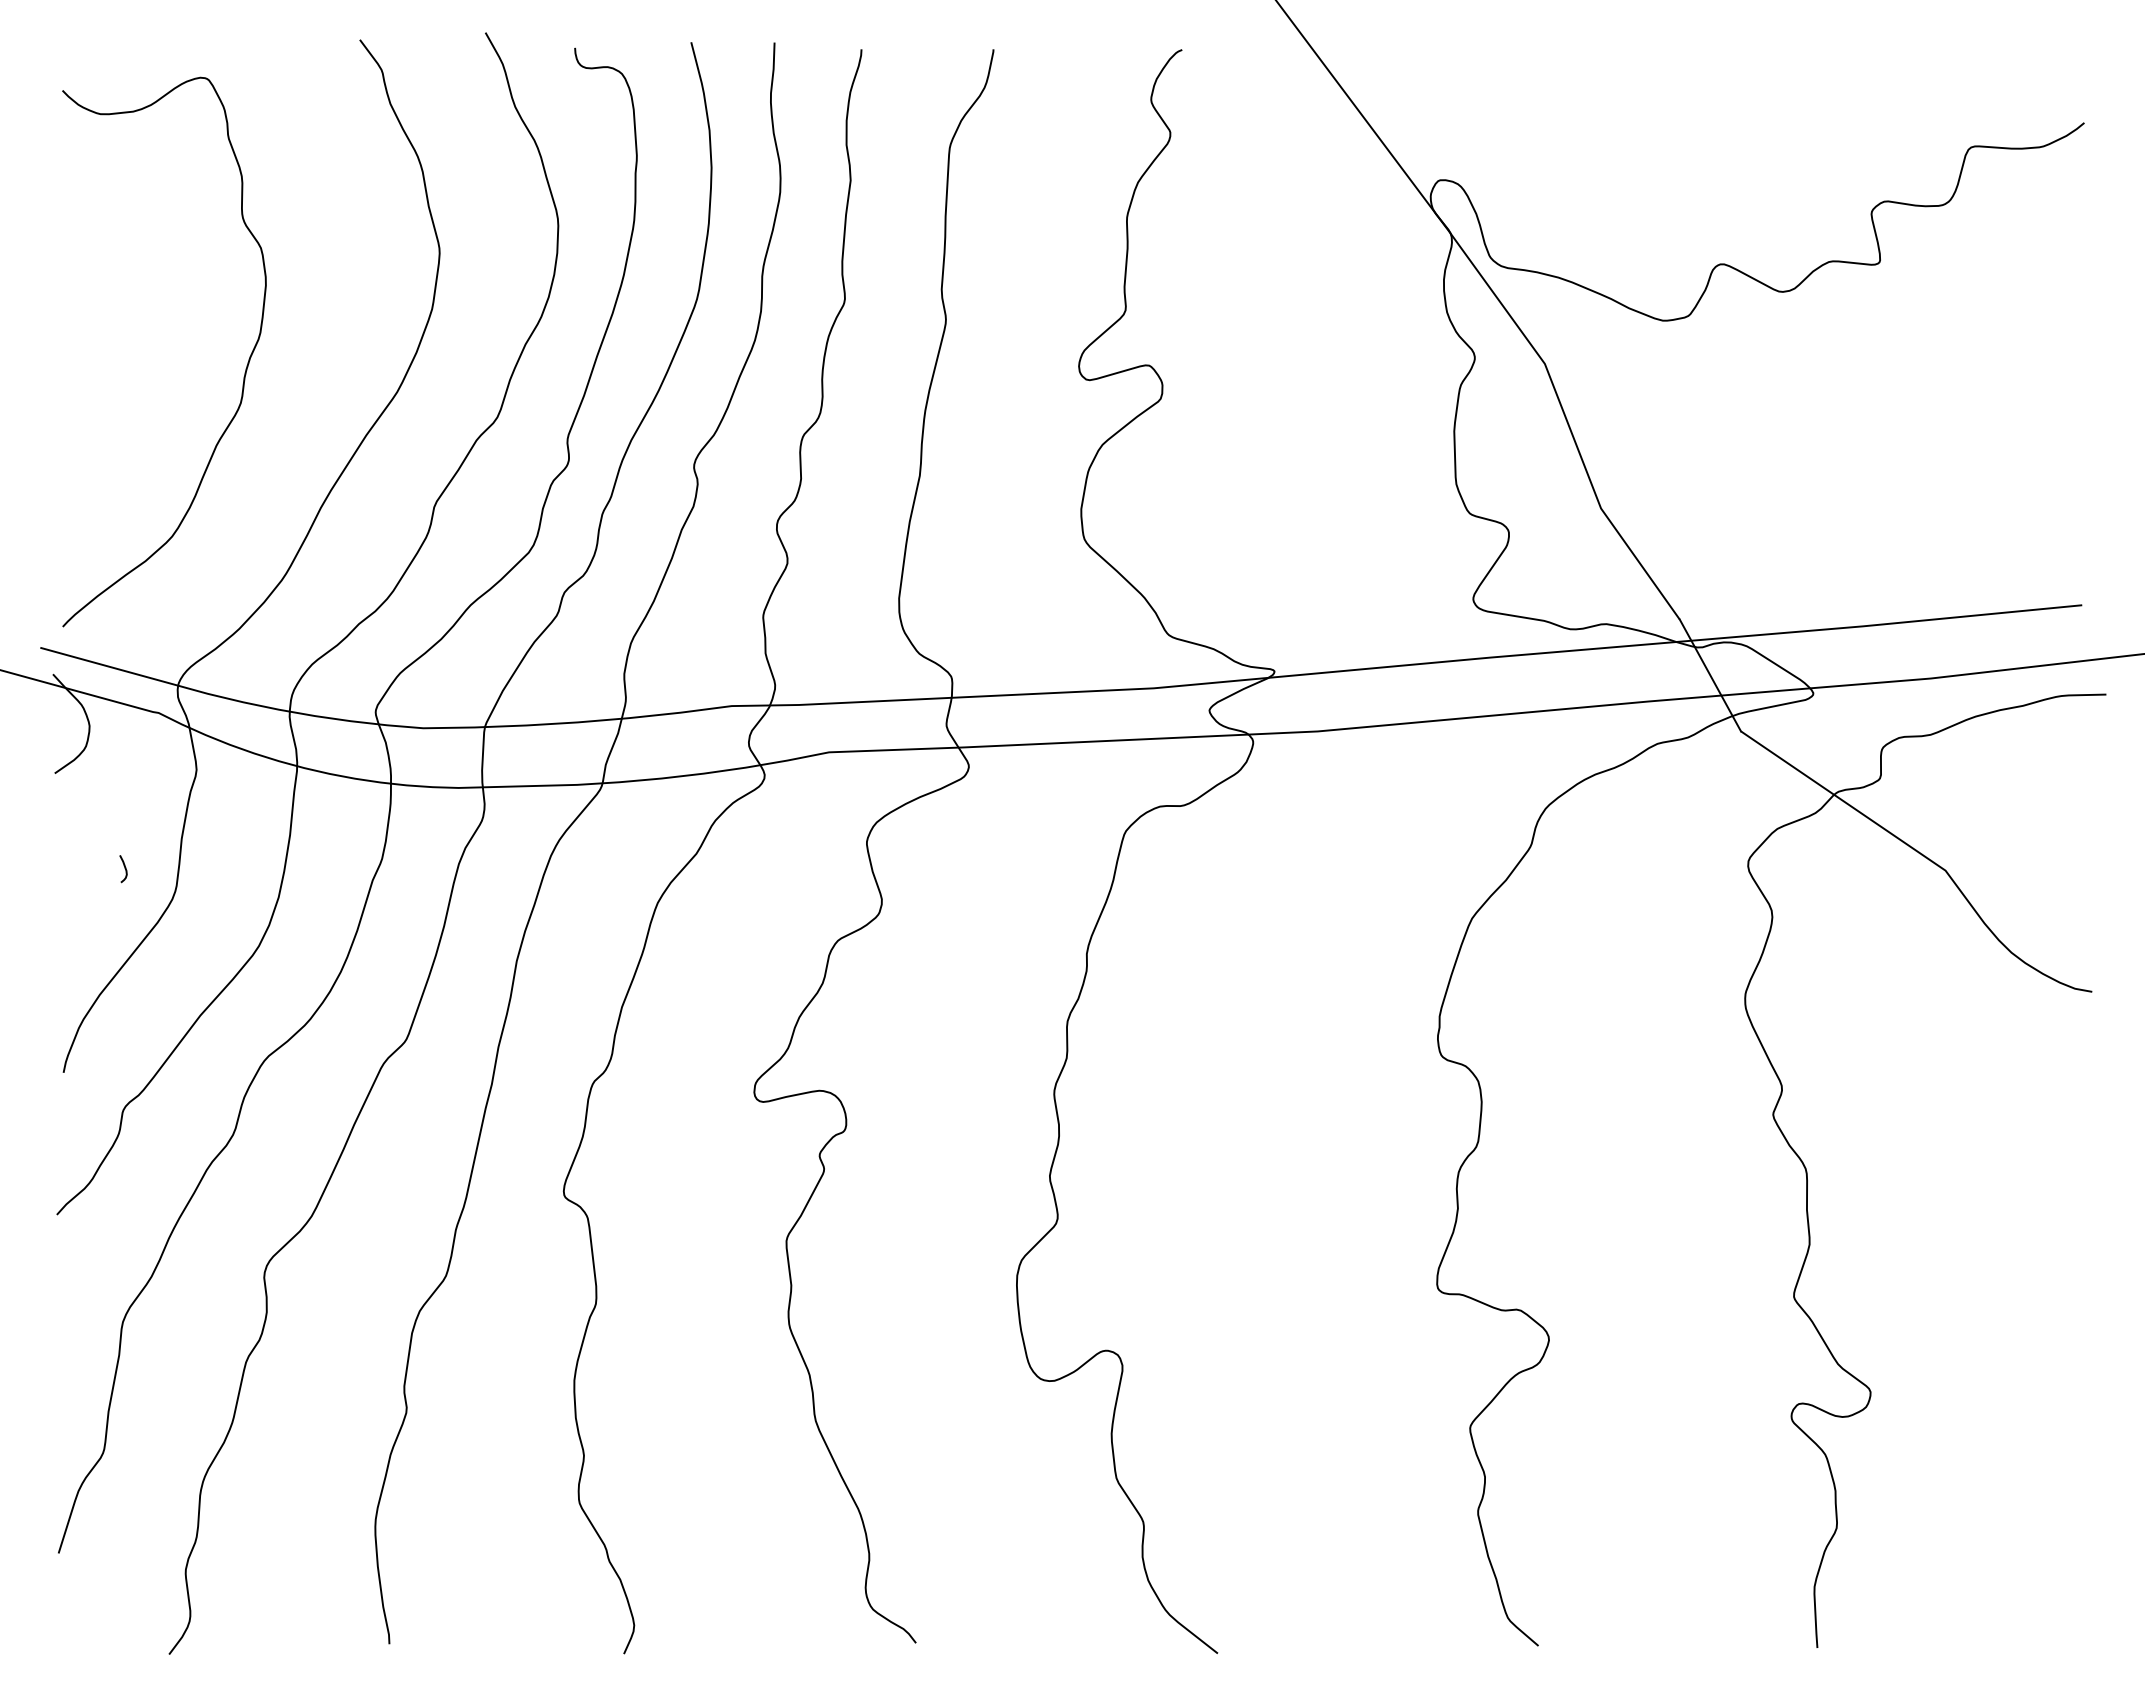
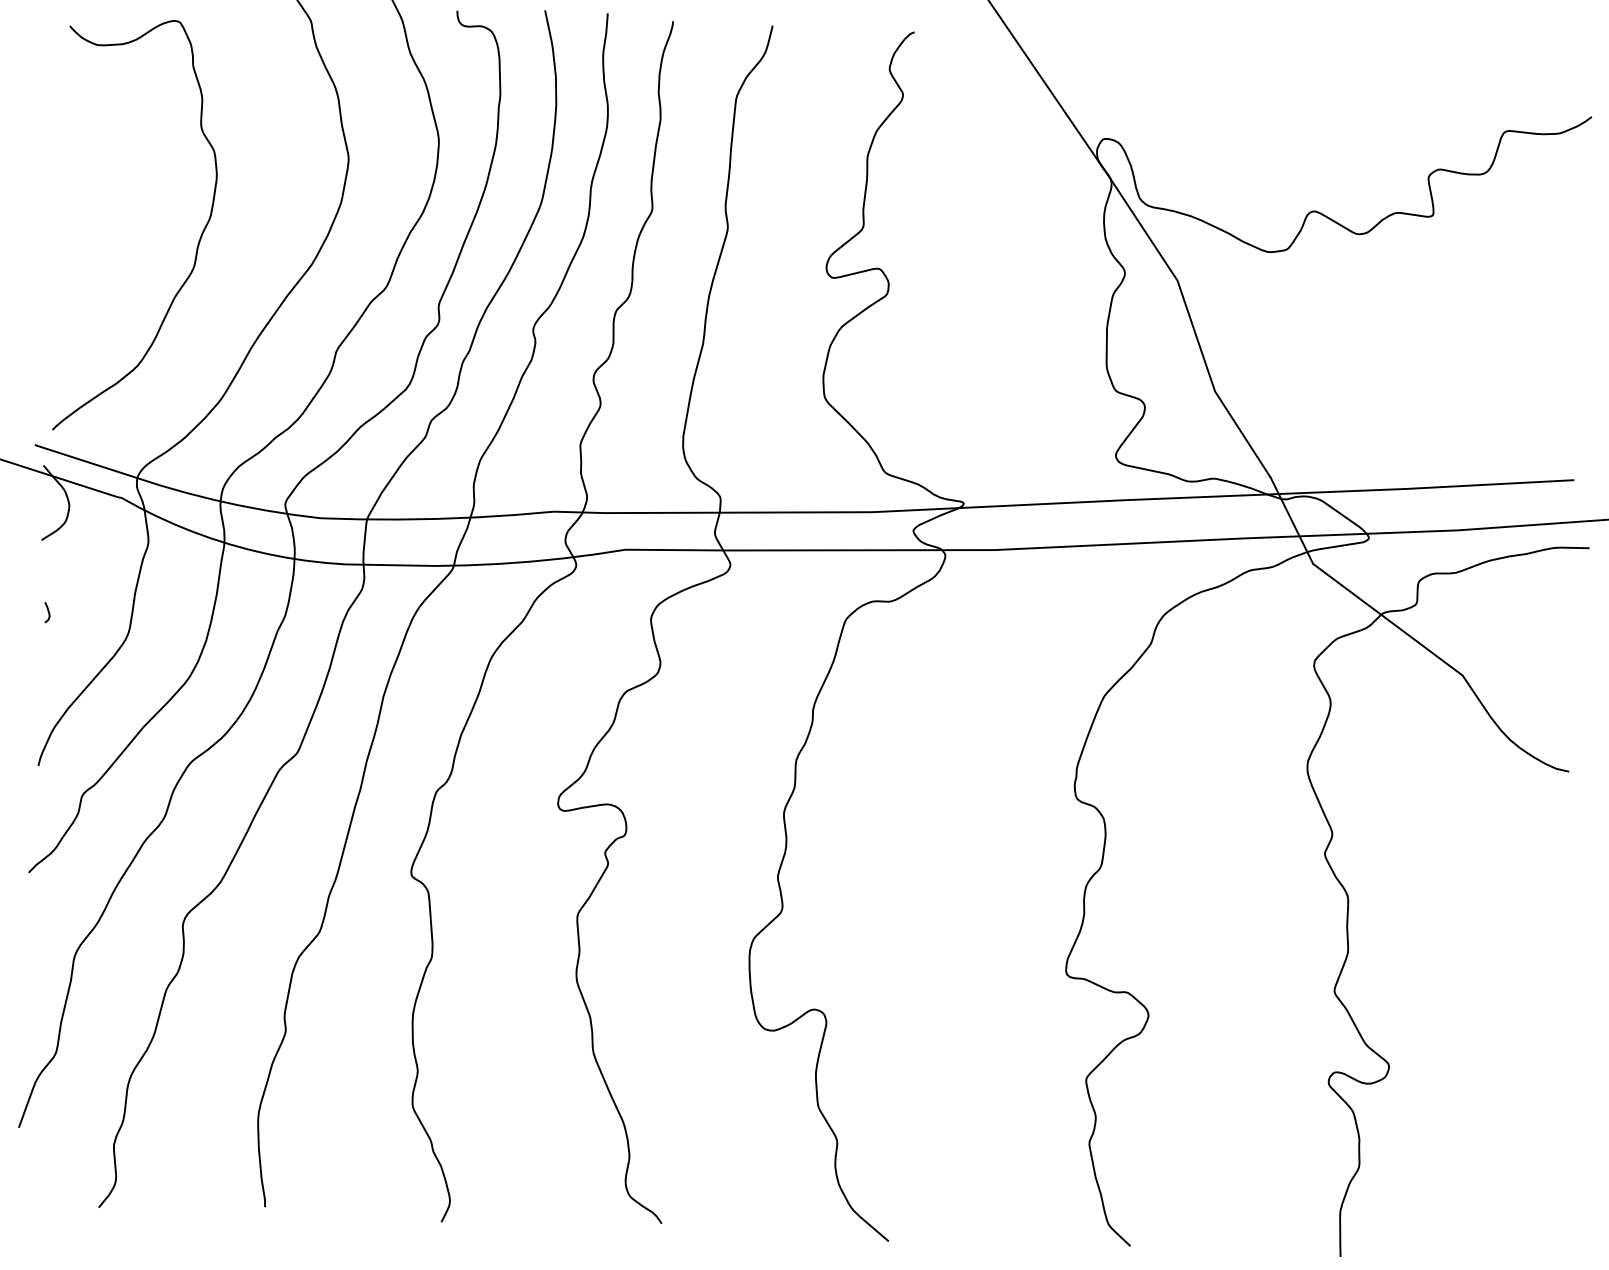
curve: (124, 868) -> (48, 612), moved

